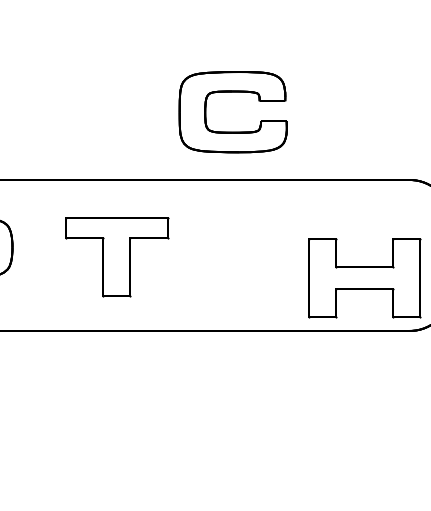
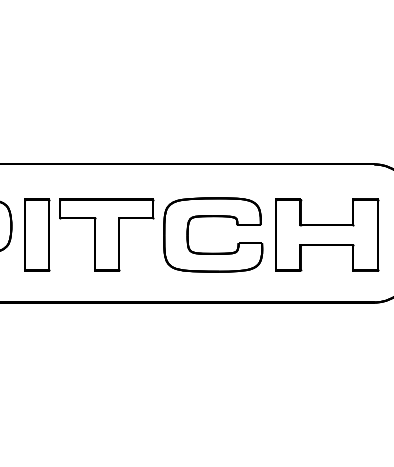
part: (232, 131) -> (212, 252), moved
part: (40, 257) -> (36, 235), added
part: (364, 278) -> (326, 235), moved

